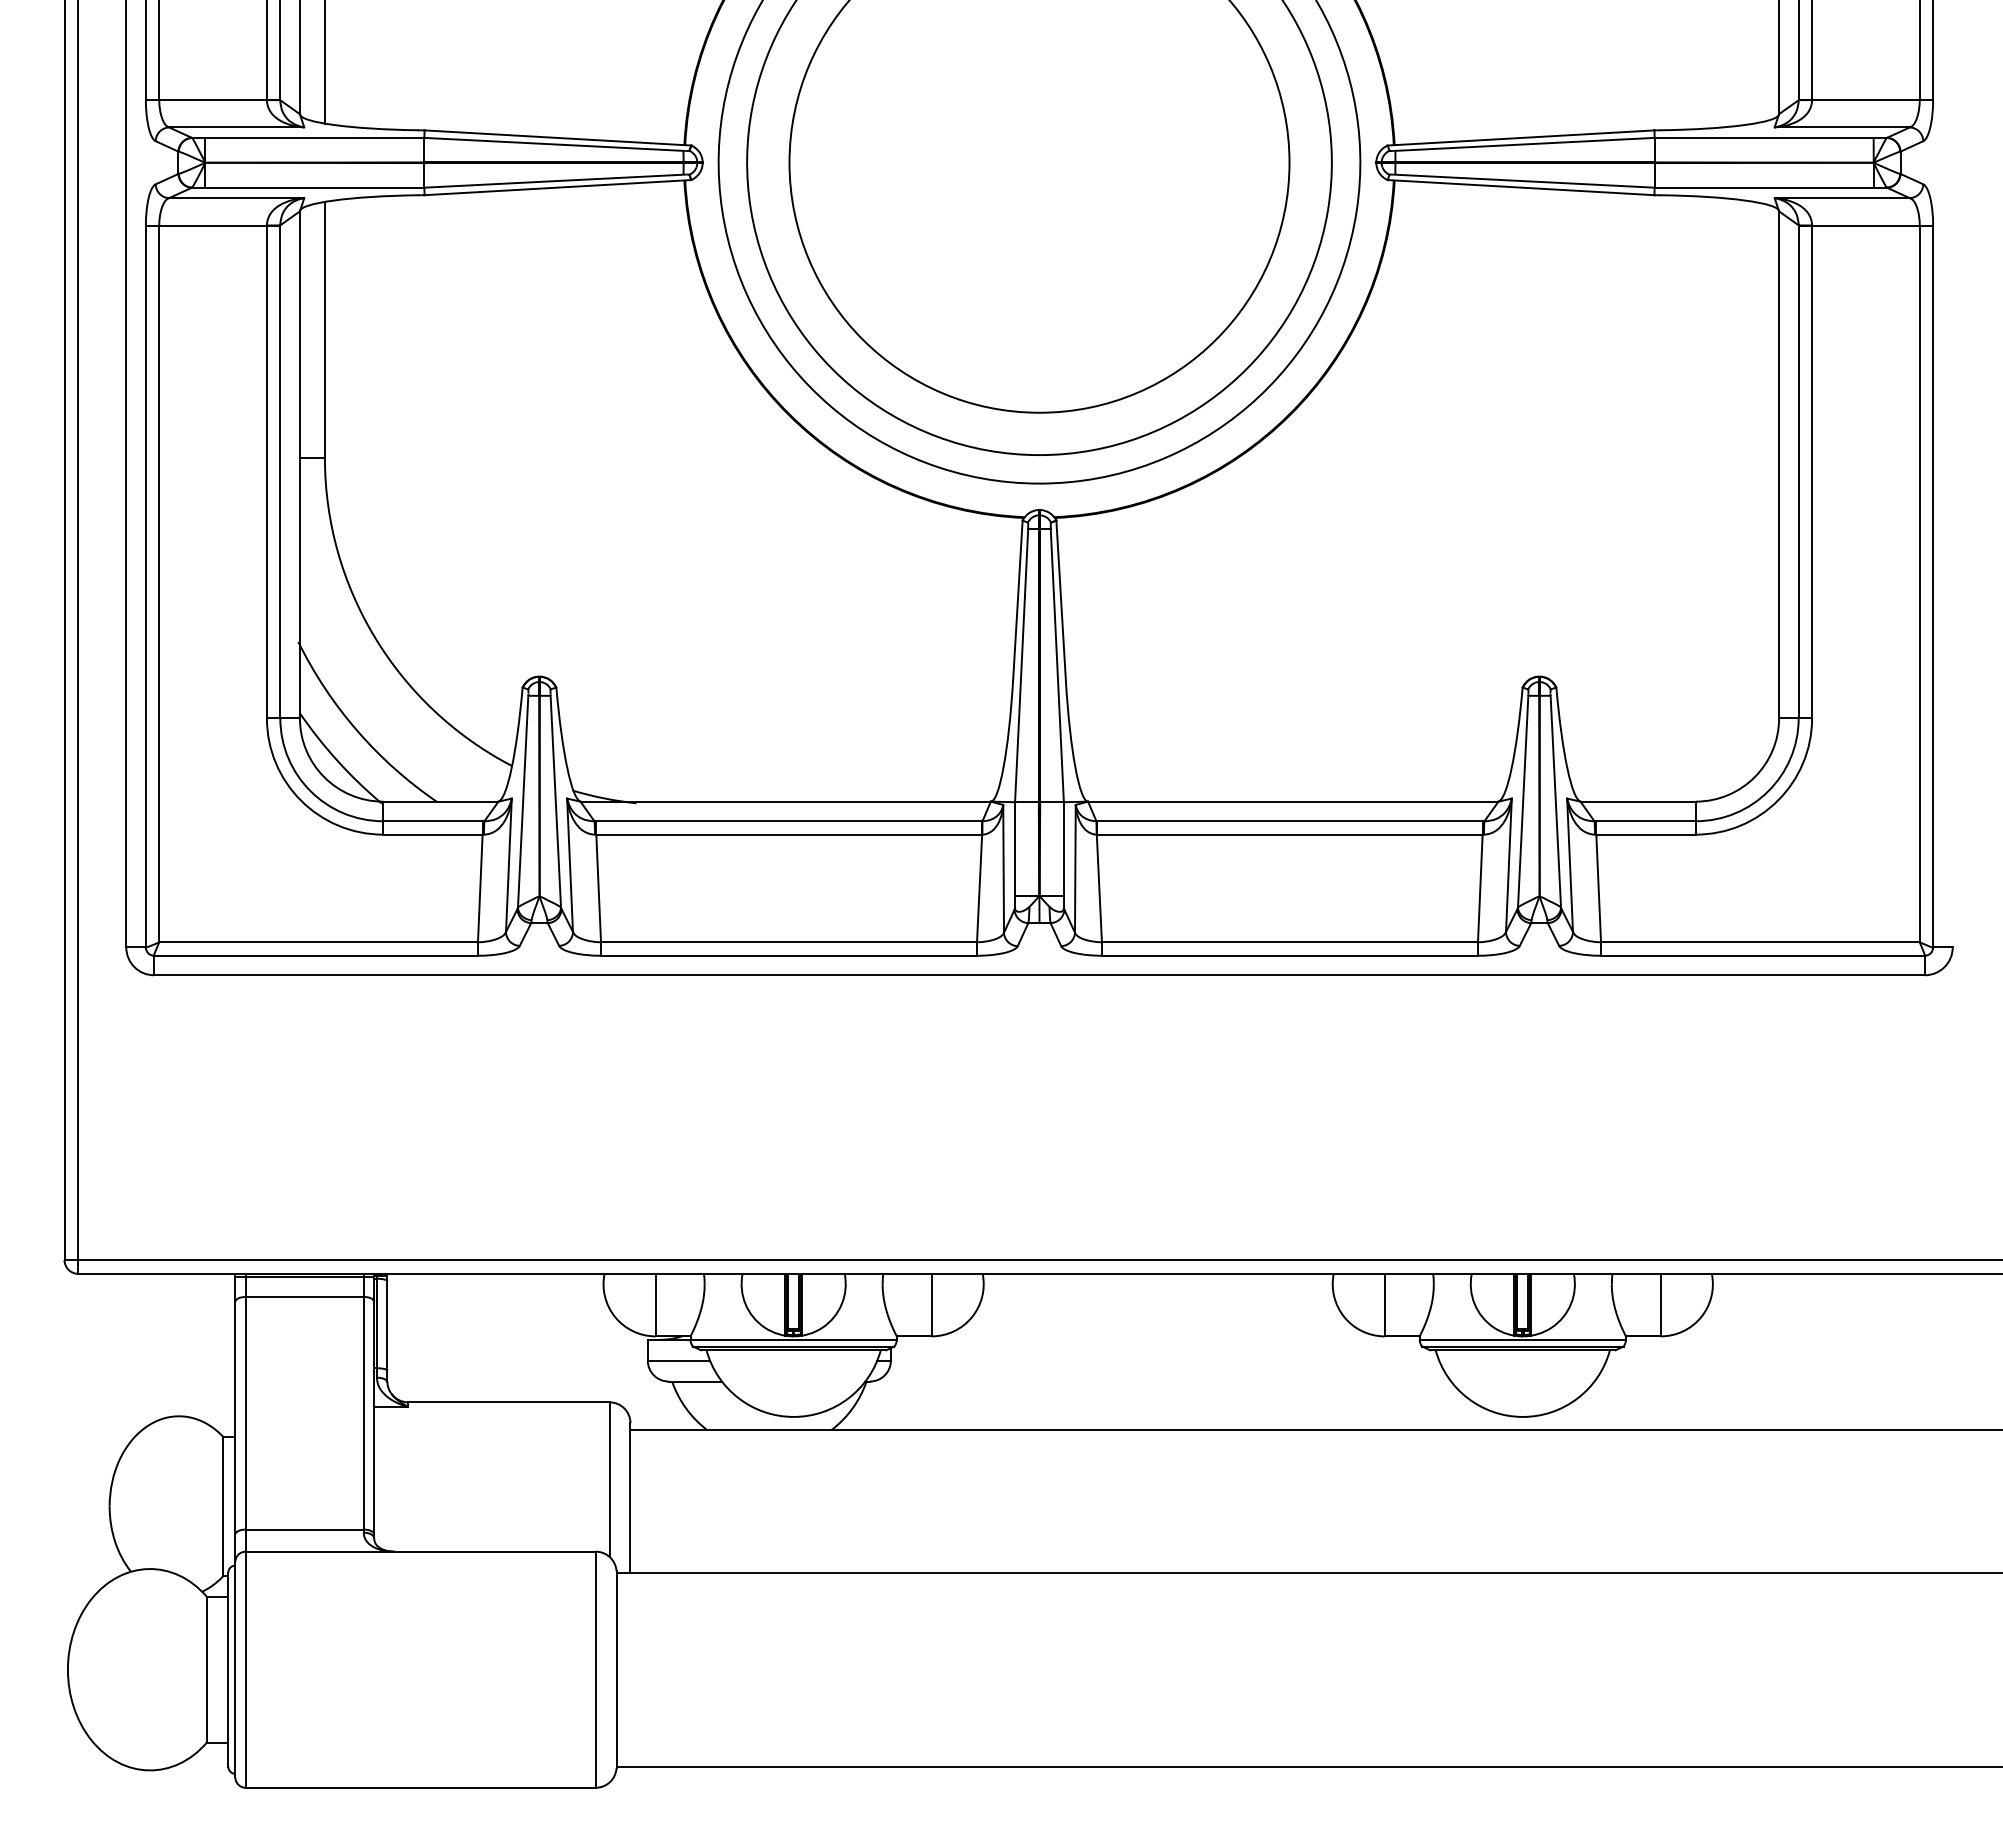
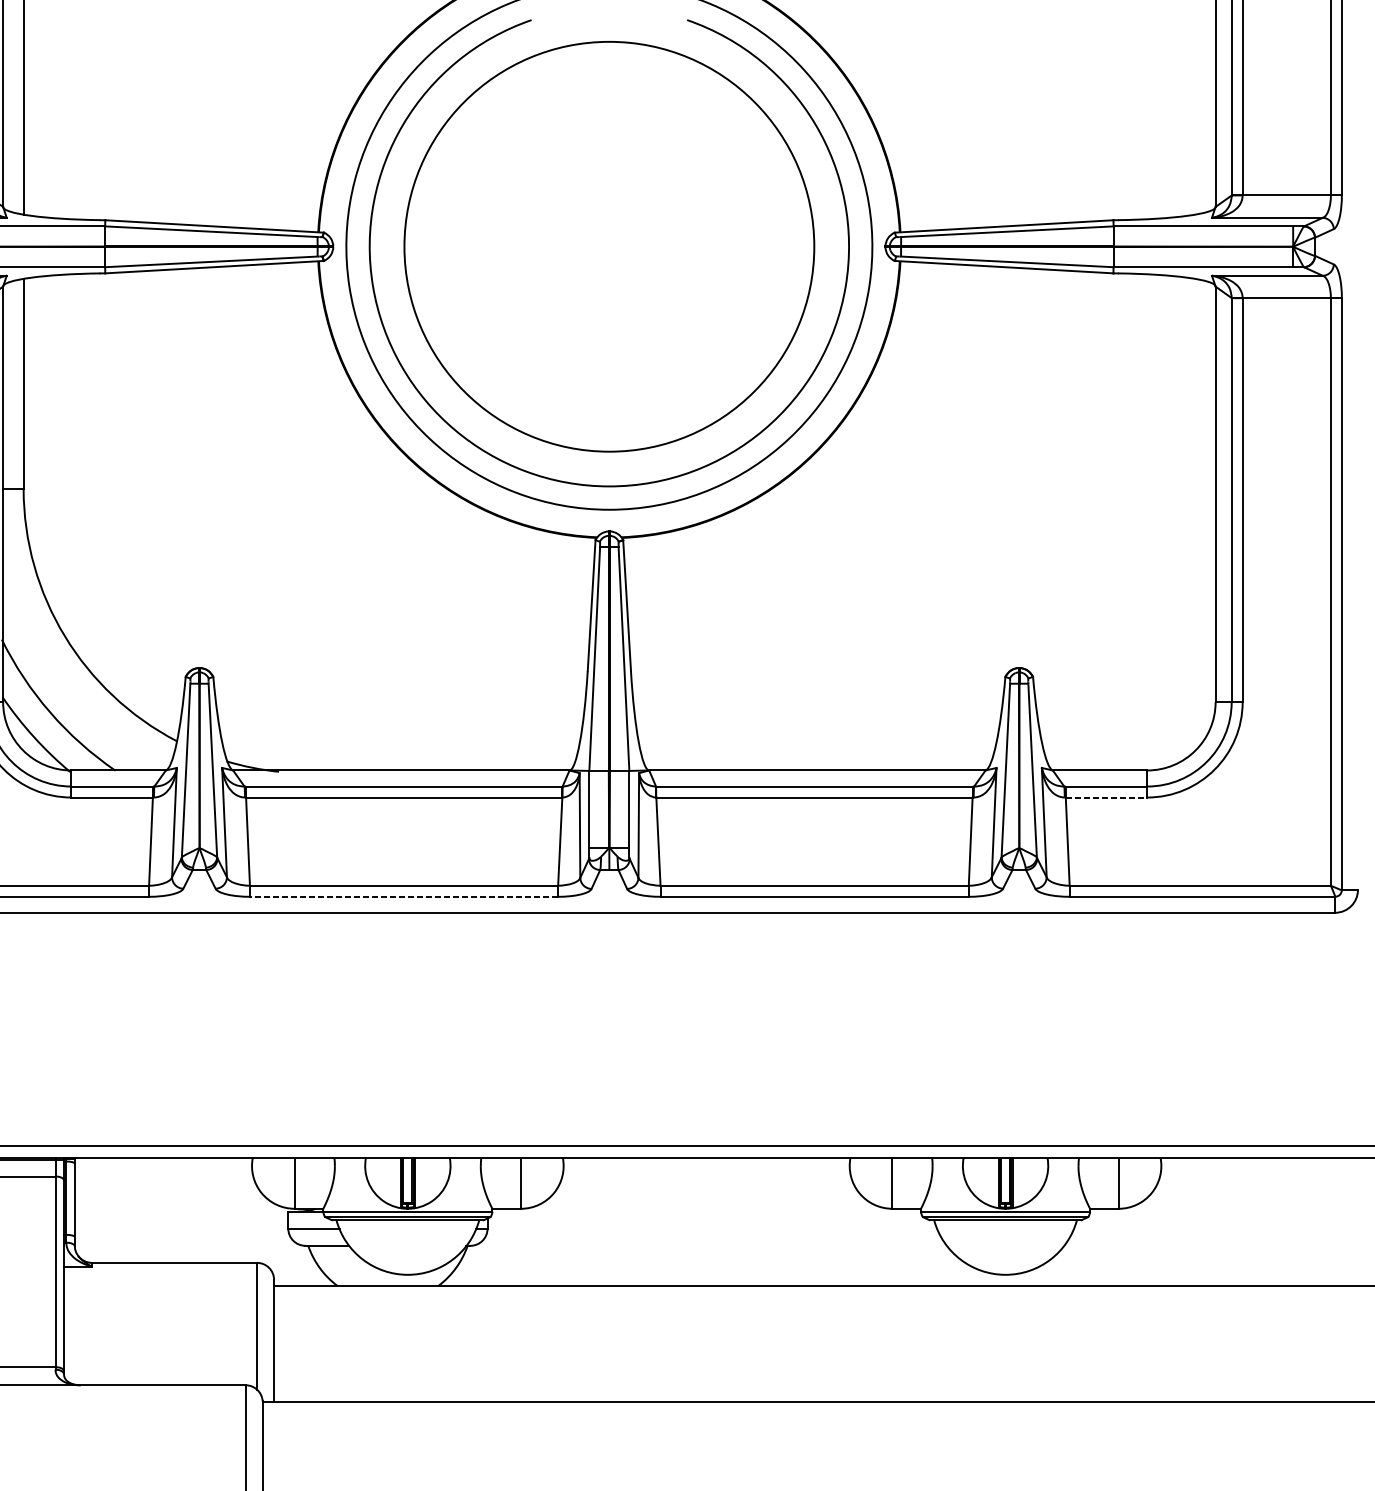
line: (1646, 834) -> (1106, 797), solid -> dashed
line: (789, 955) -> (404, 896), solid -> dashed

